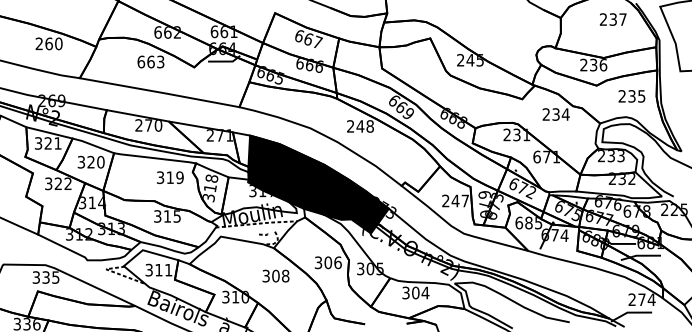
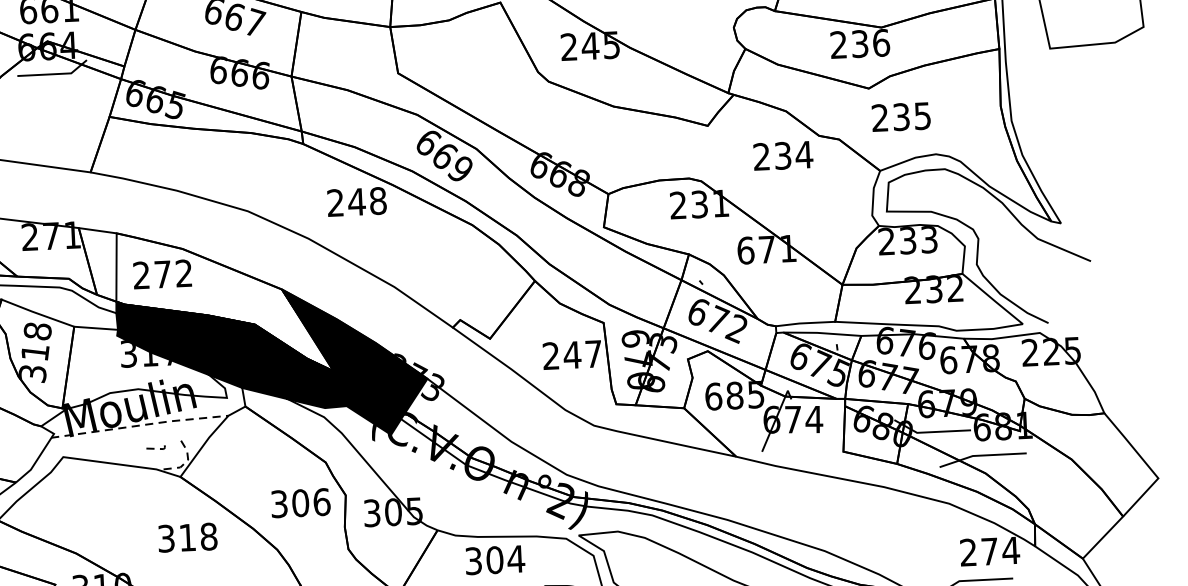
text: (631, 96) -> (900, 117), moved
fill: (297, 169) -> (223, 302), removed
text: (275, 275) -> (186, 536), 308 -> 318

